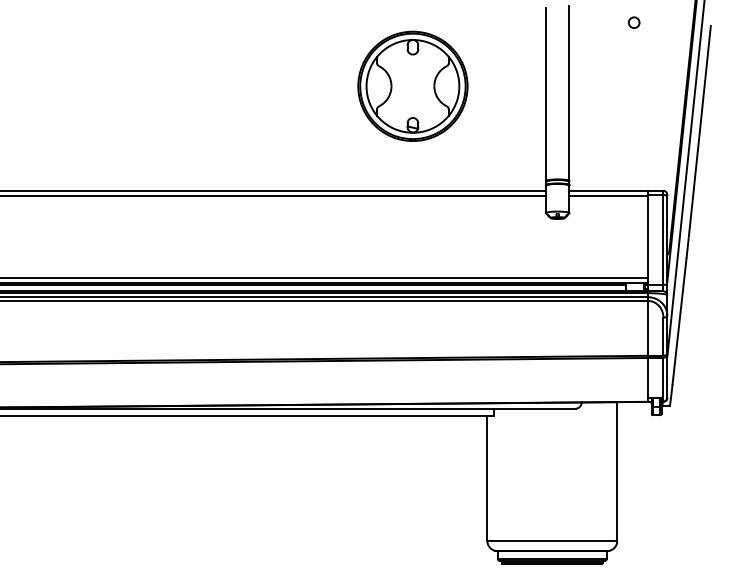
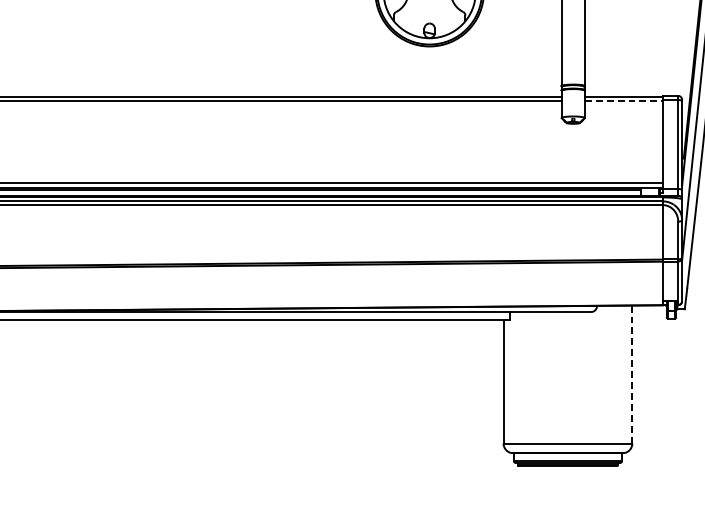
line: (609, 195) -> (624, 100), solid -> dashed
line: (617, 471) -> (632, 374), solid -> dashed

